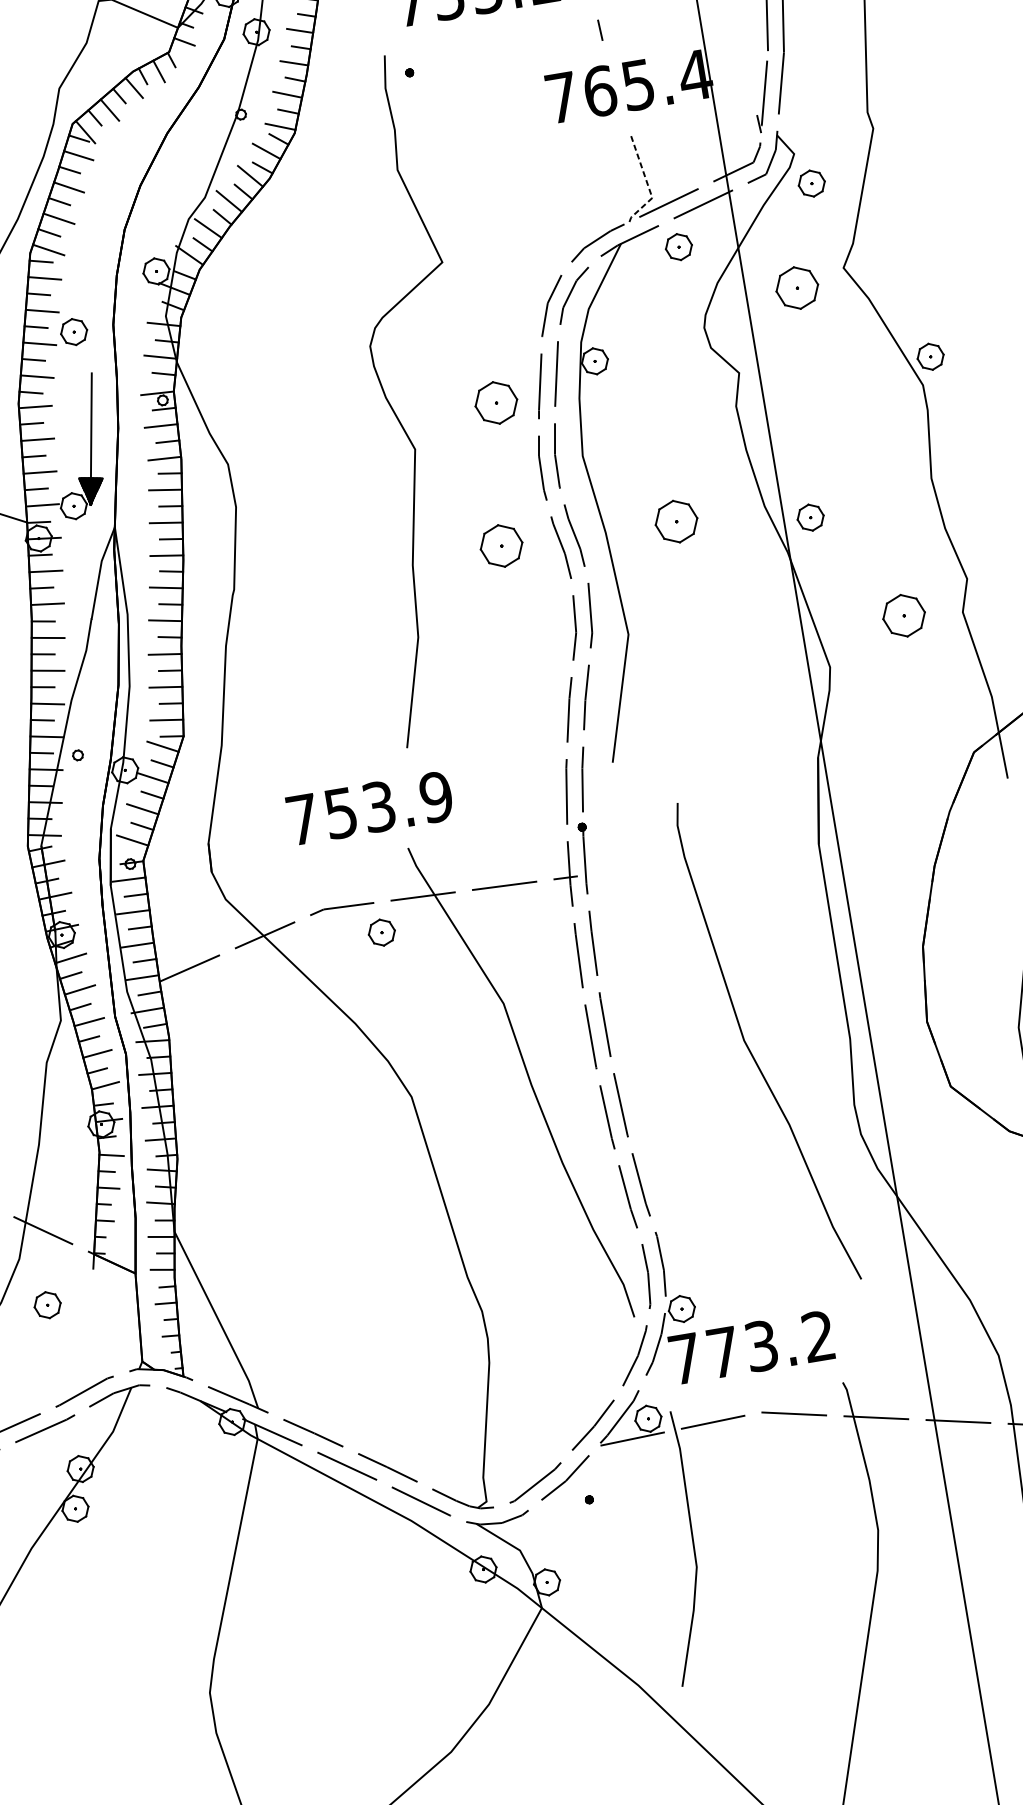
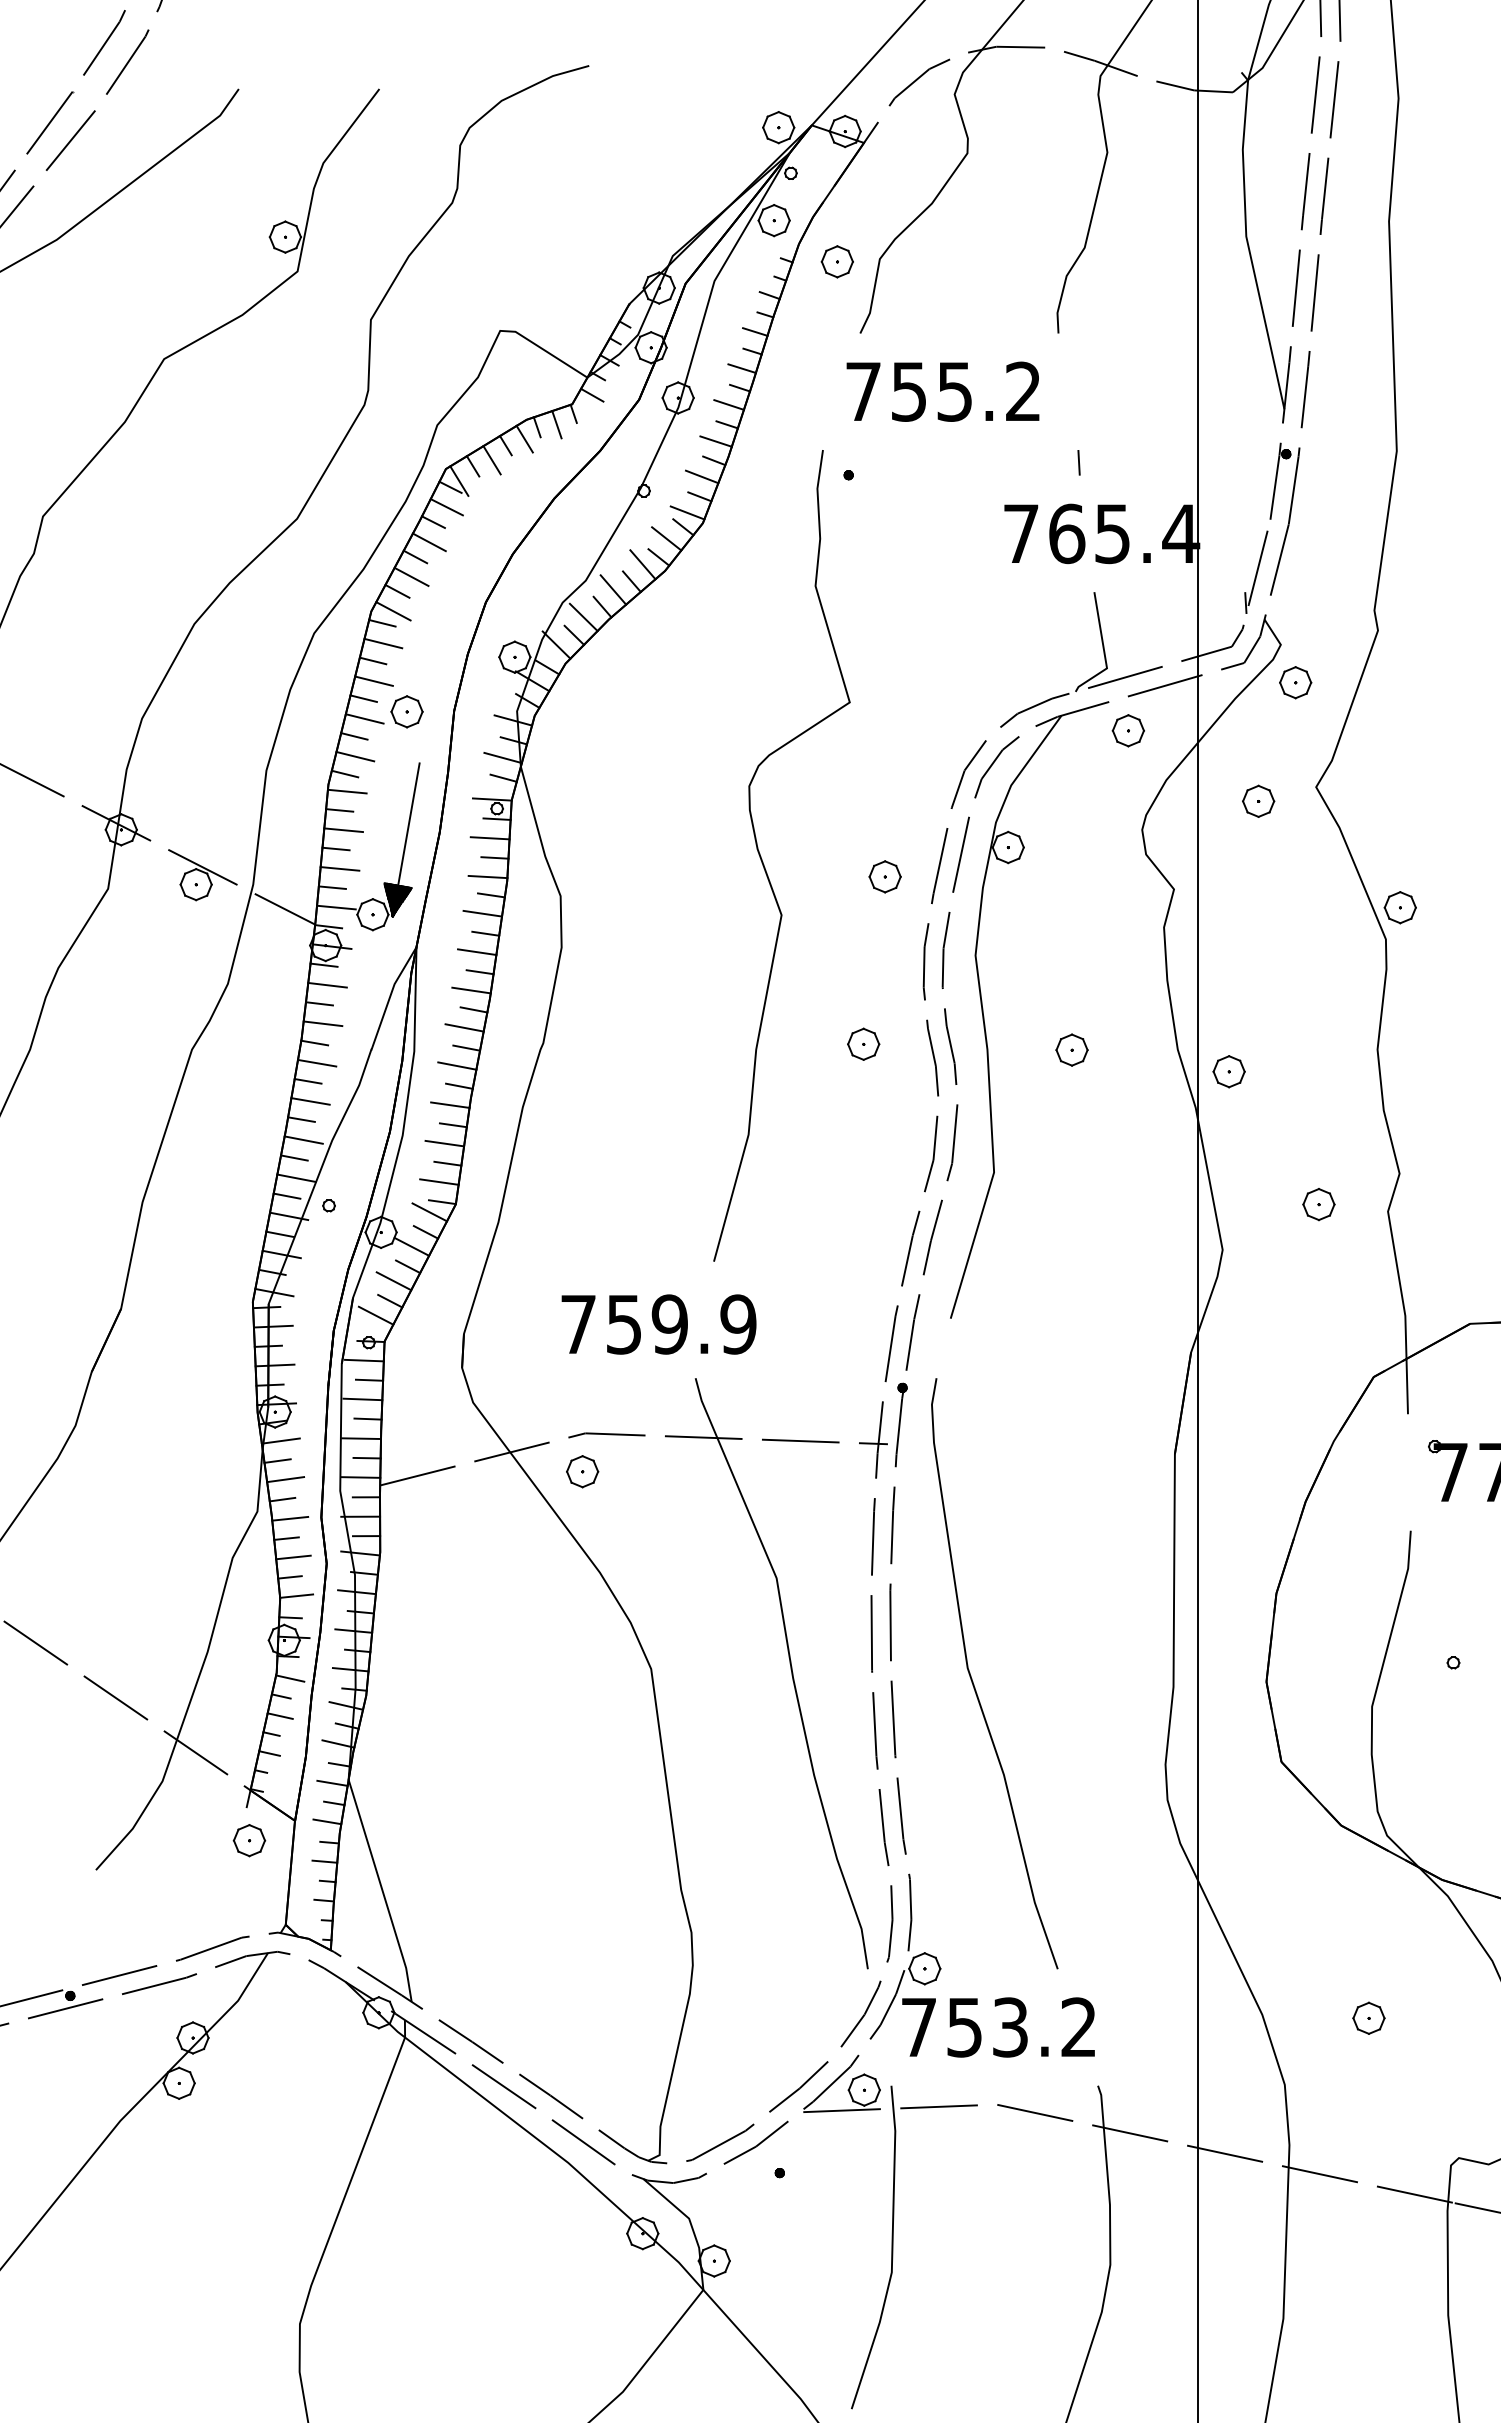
line: (647, 183) -> (1104, 650), dashed -> solid
part: (797, 287) -> (1258, 800), size x0.62
part: (495, 402) -> (884, 876), size x0.62
part: (675, 521) -> (1071, 1049), size x0.62
part: (501, 545) -> (863, 1043), size x0.62
part: (903, 616) -> (1318, 1204), size x0.62
text: (378, 806) -> (669, 1324), 753.9 -> 759.9
part: (381, 932) -> (582, 1471), moved
curve: (750, 1050) -> (973, 1681), moved
part: (47, 1305) -> (249, 1840), moved
text: (723, 1352) -> (964, 2027), 773.2 -> 753.2

